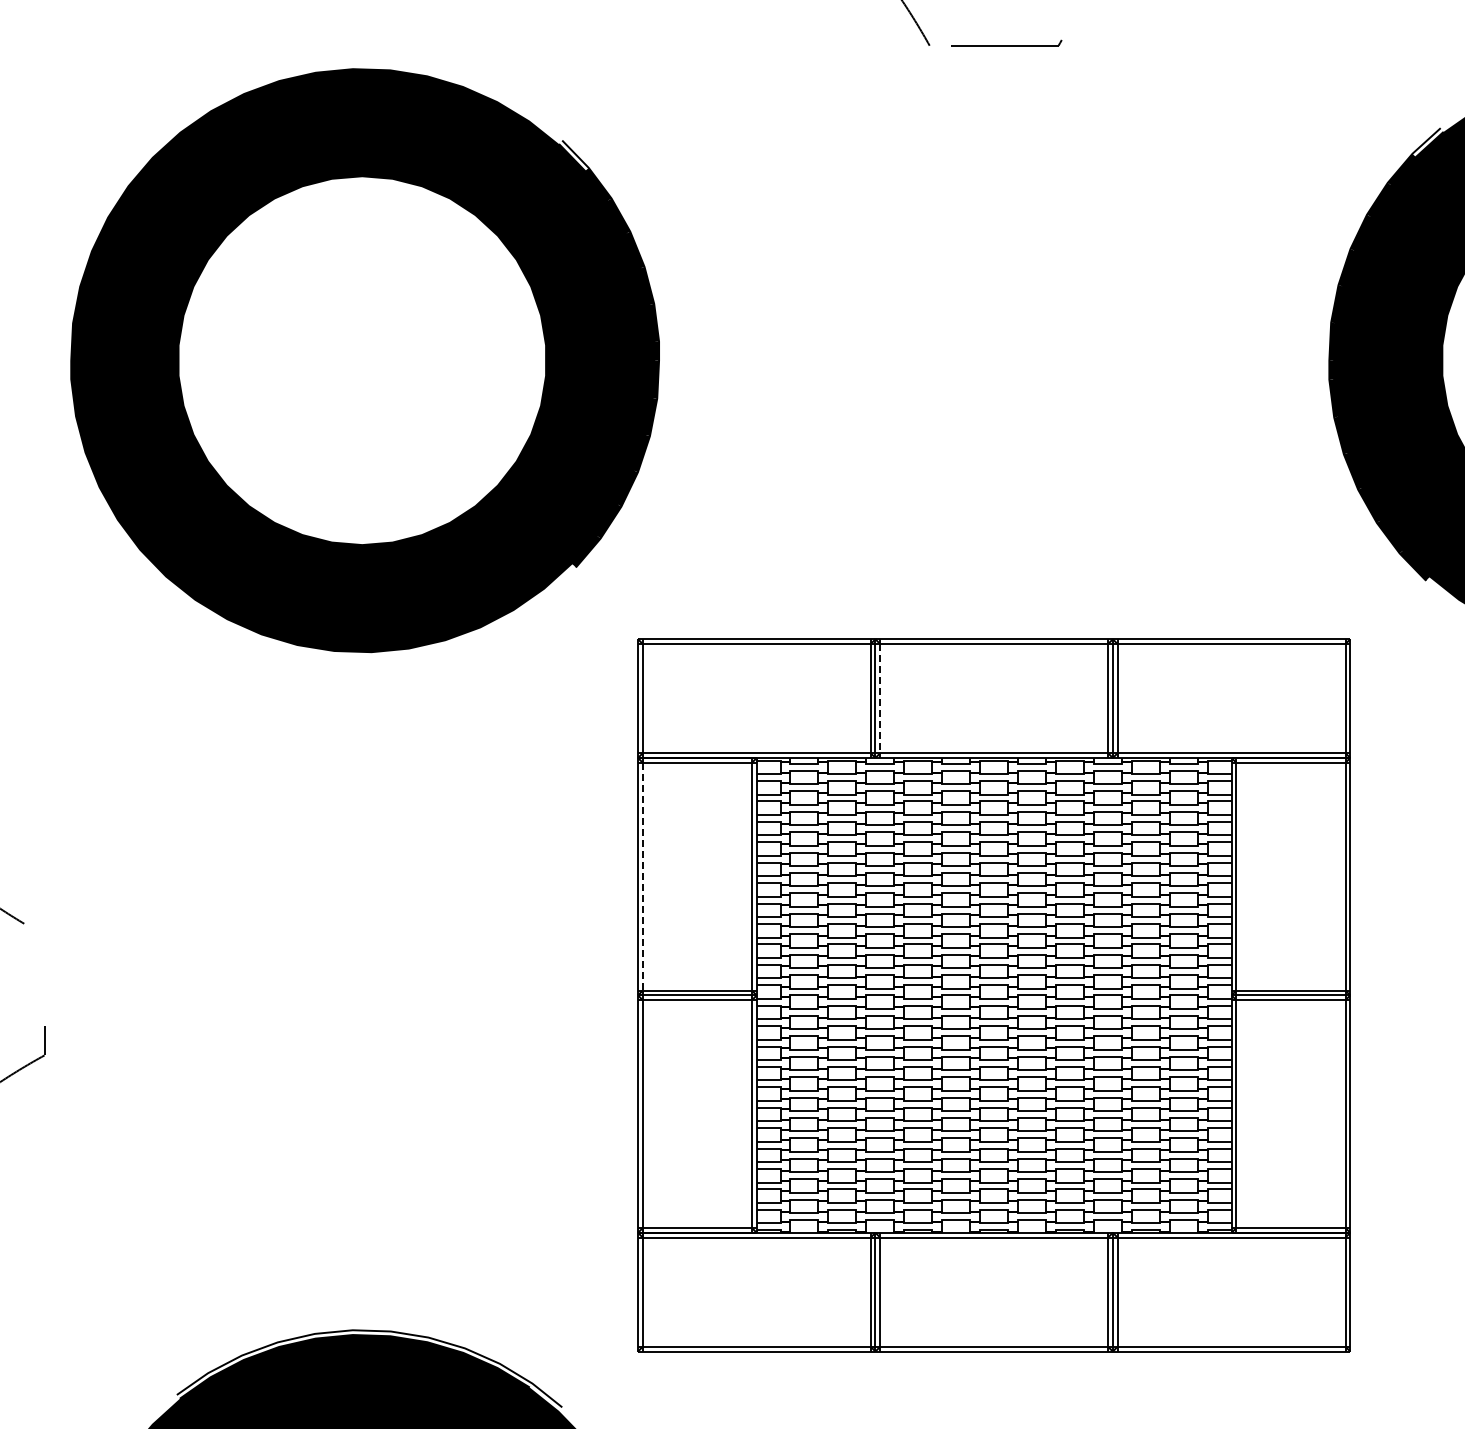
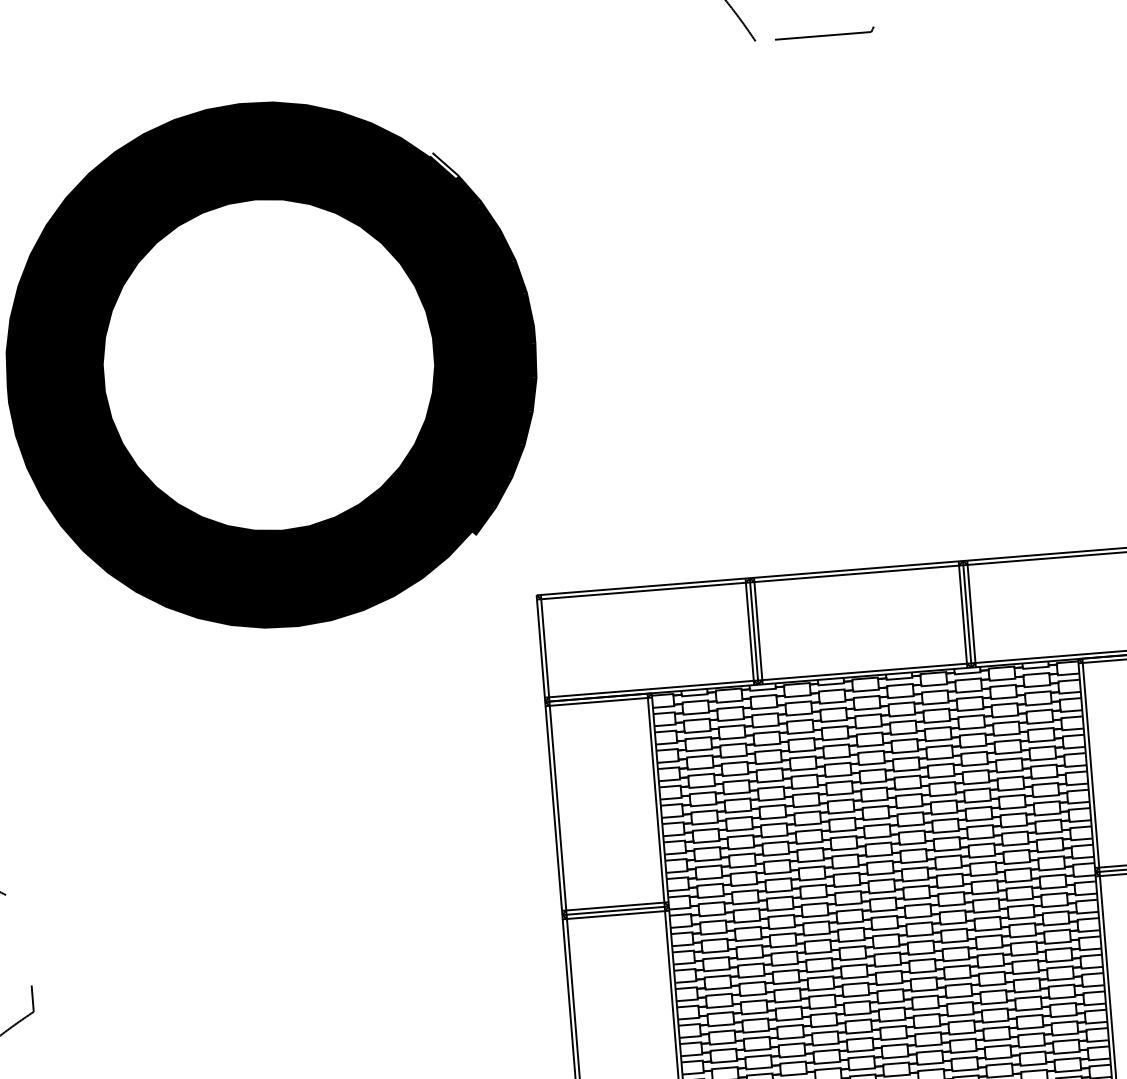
line: (880, 698) -> (758, 630), dashed -> solid
line: (642, 876) -> (557, 808), dashed -> solid

